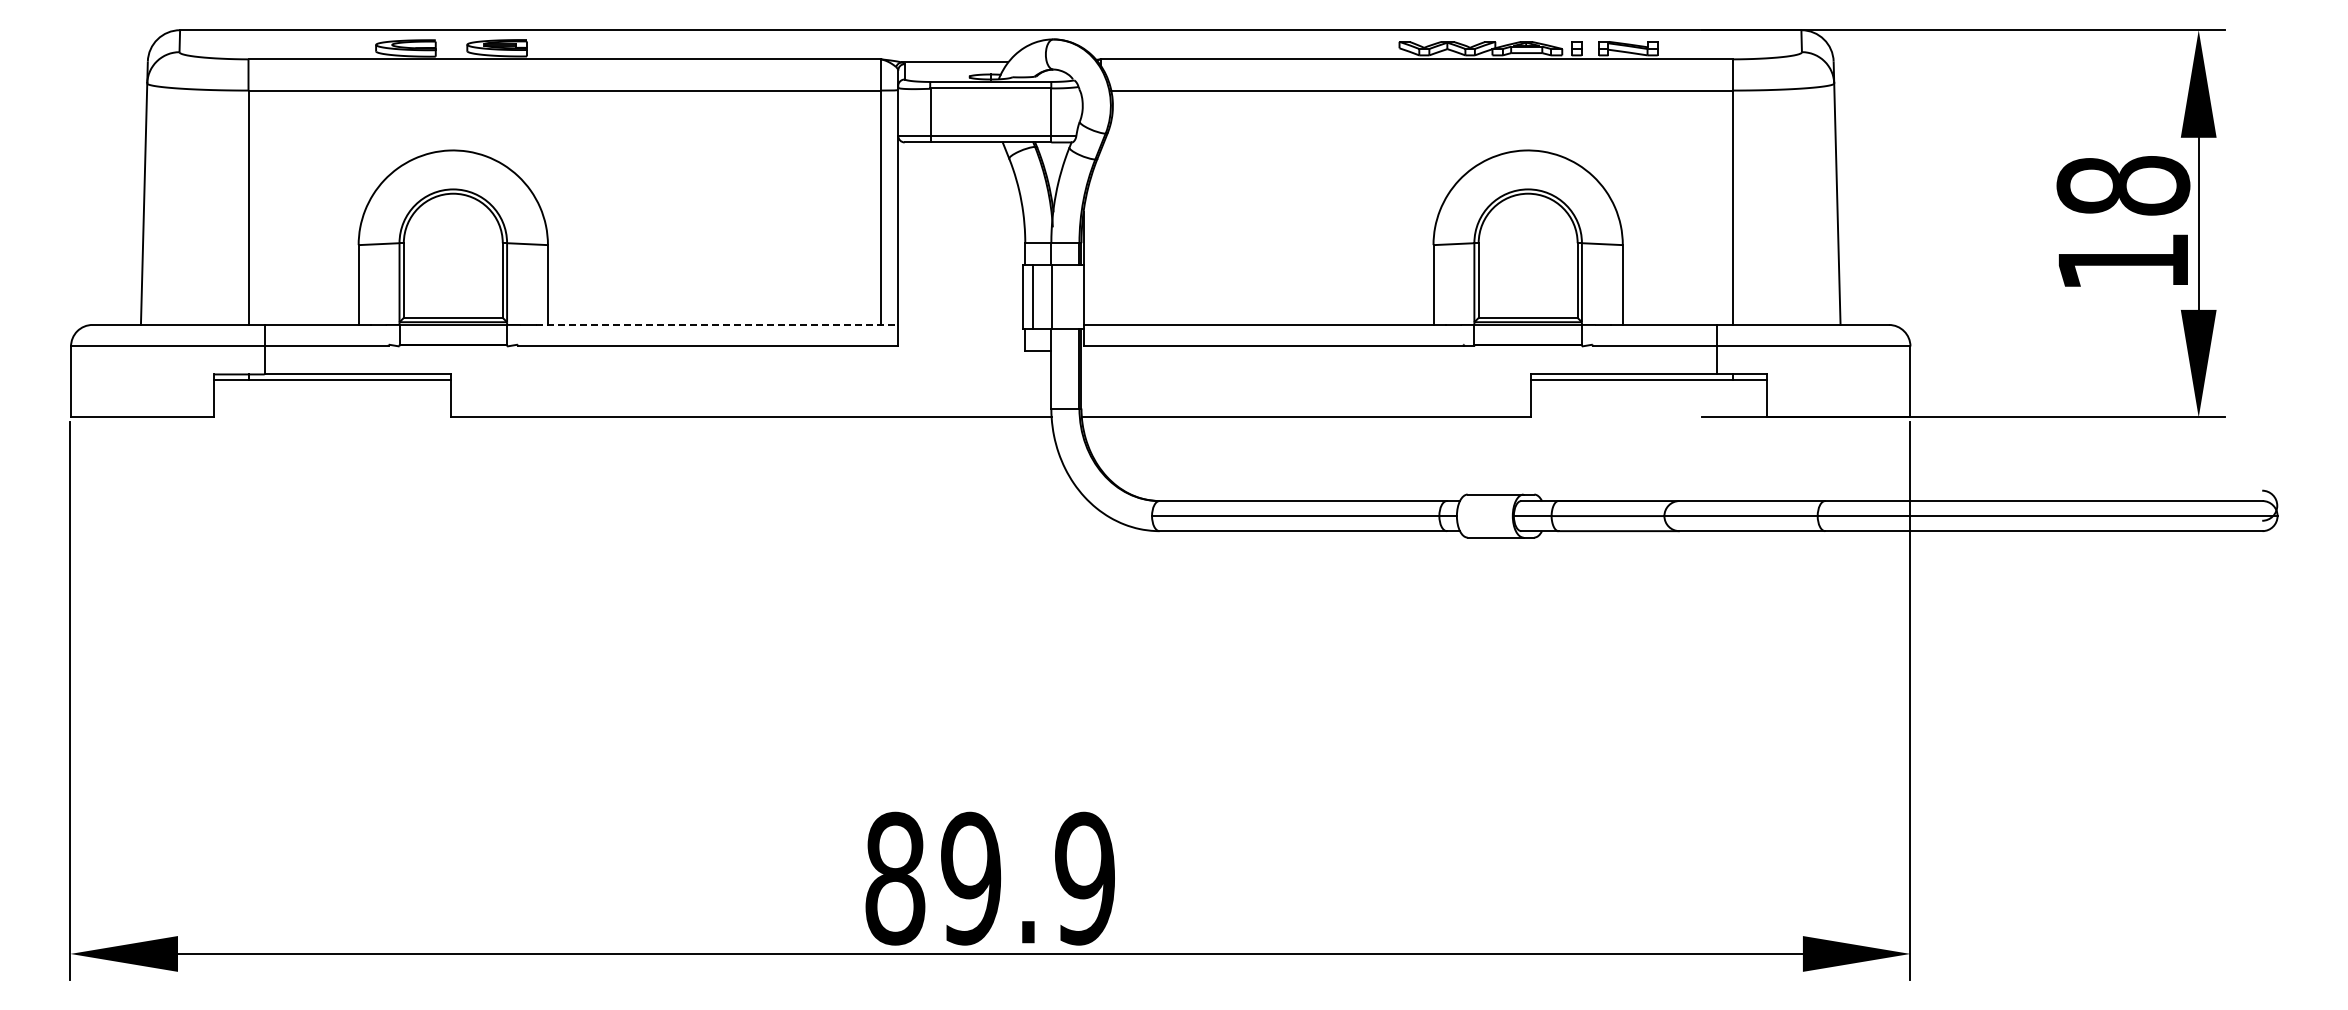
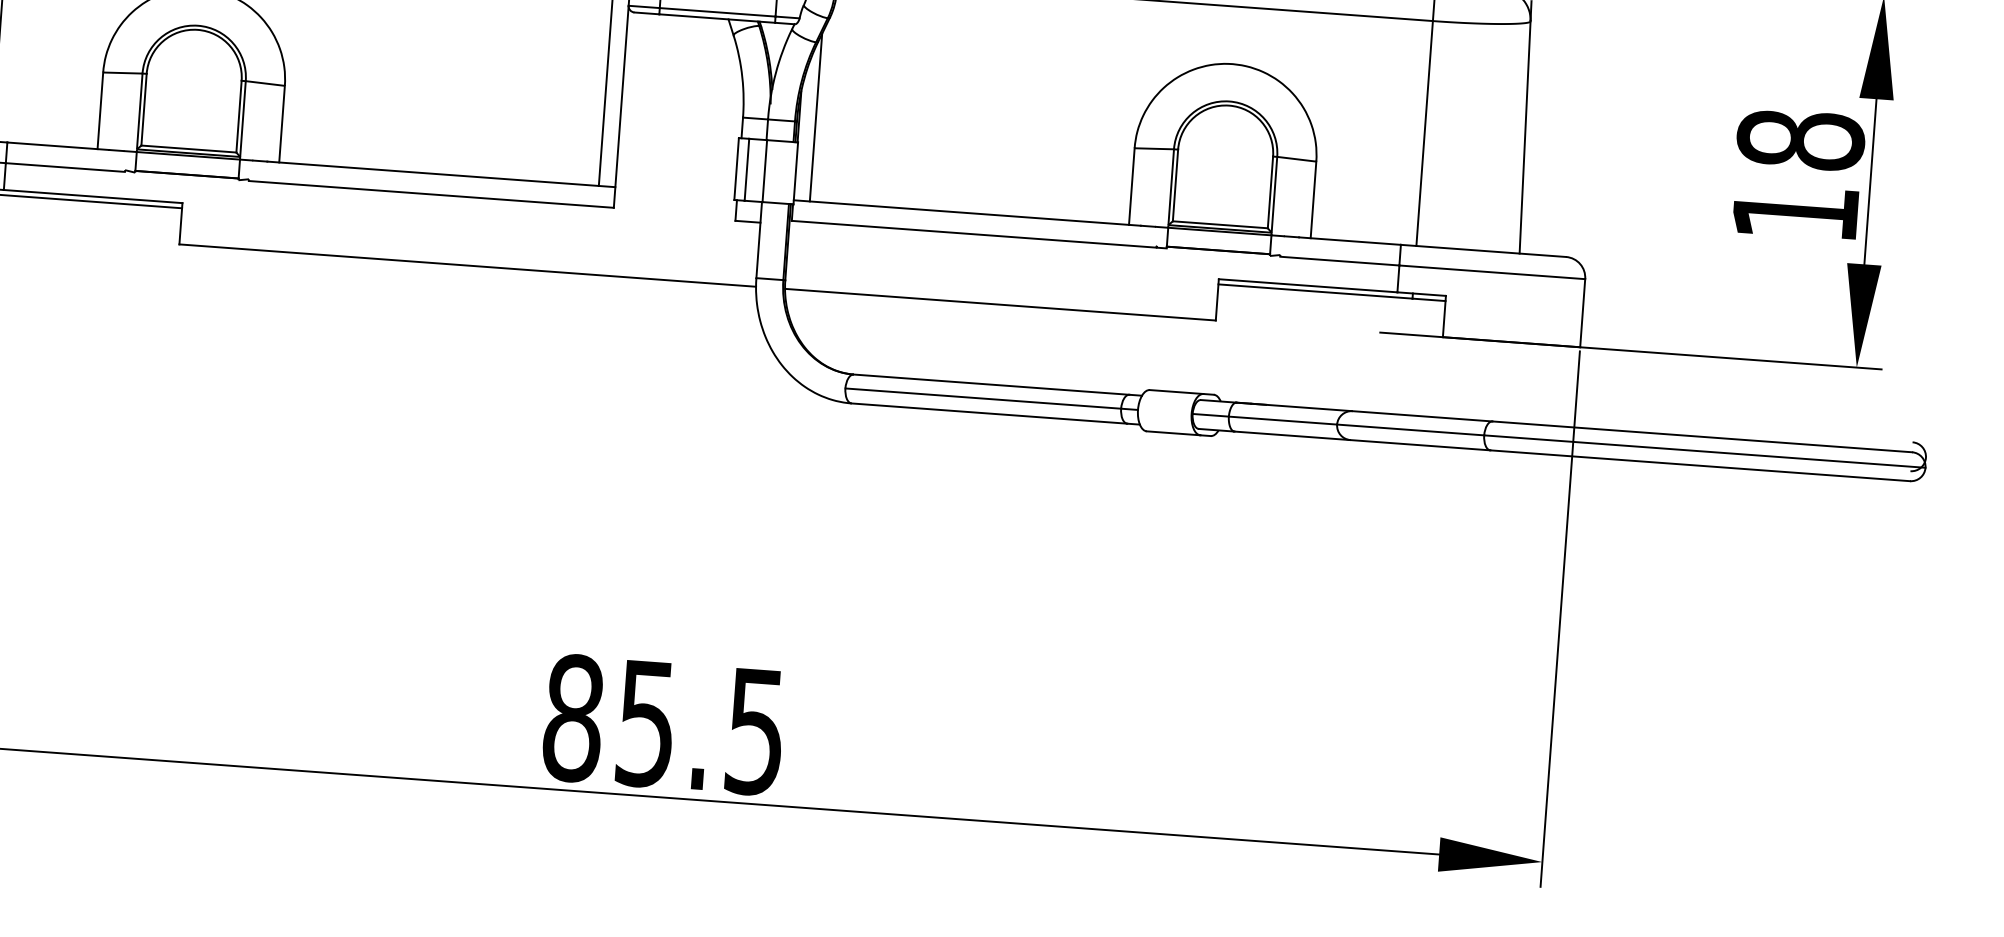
line: (1100, 237) -> (815, 117), added
line: (717, 324) -> (441, 173), dashed -> solid
text: (1027, 878) -> (700, 727), 89.9 -> 85.5

